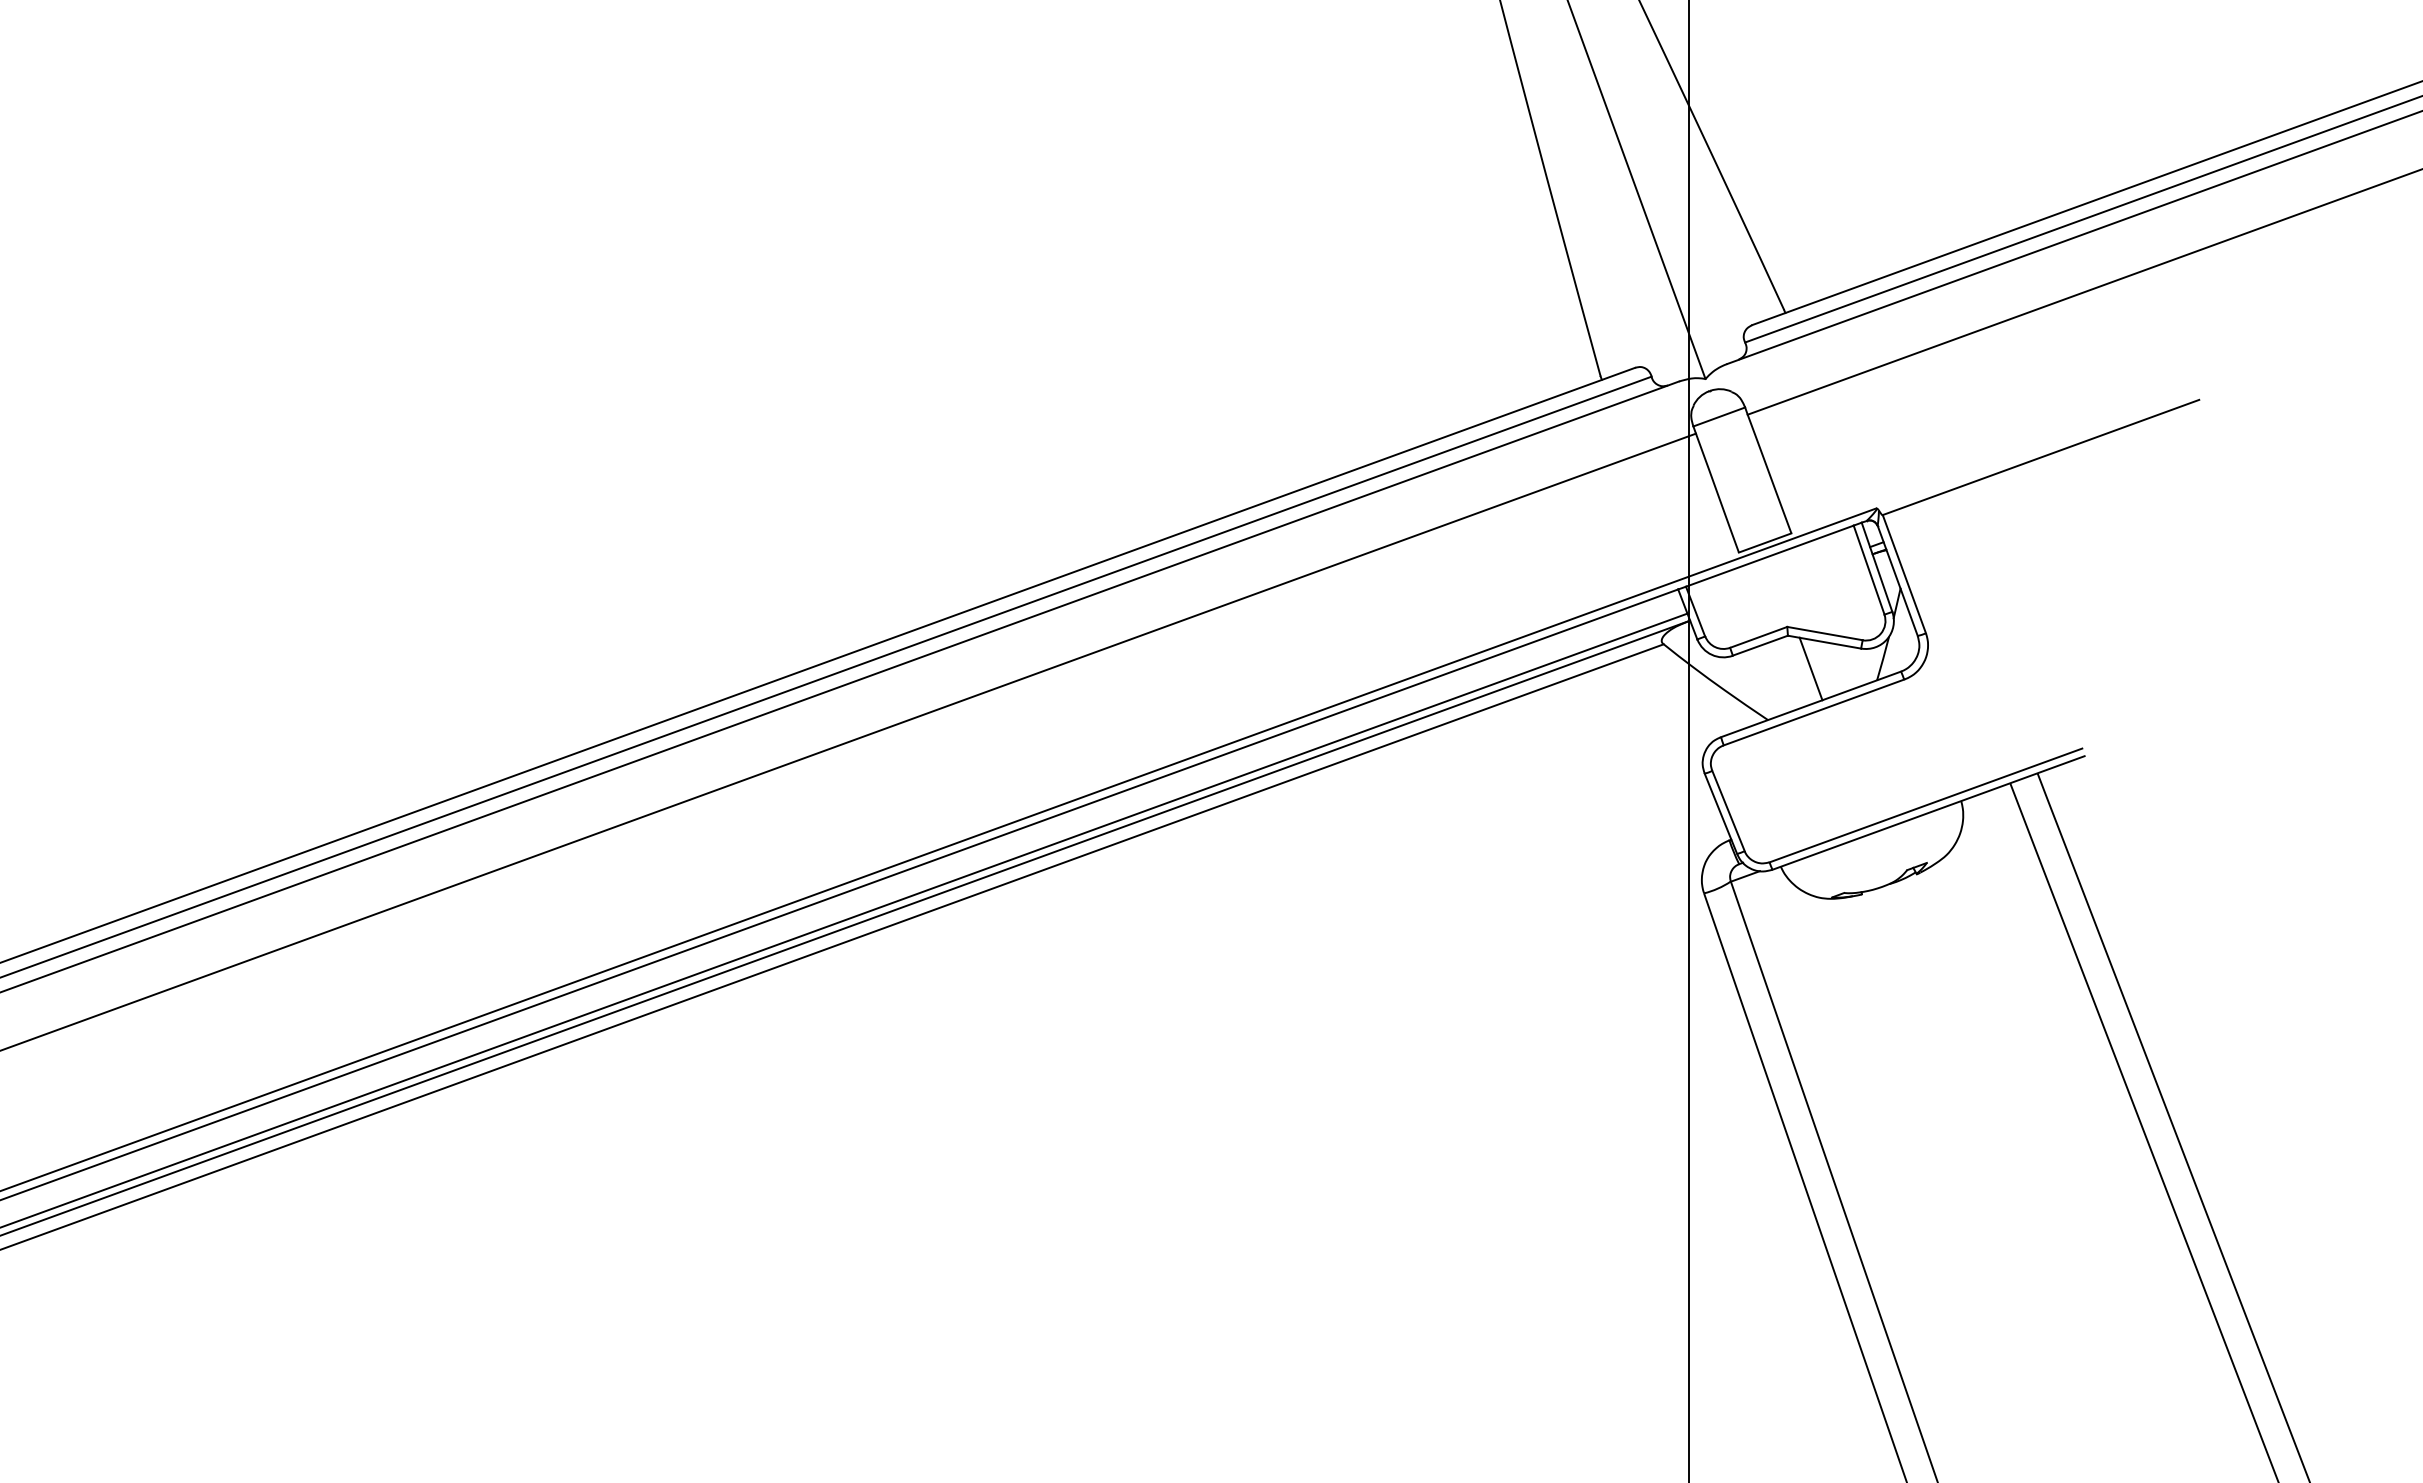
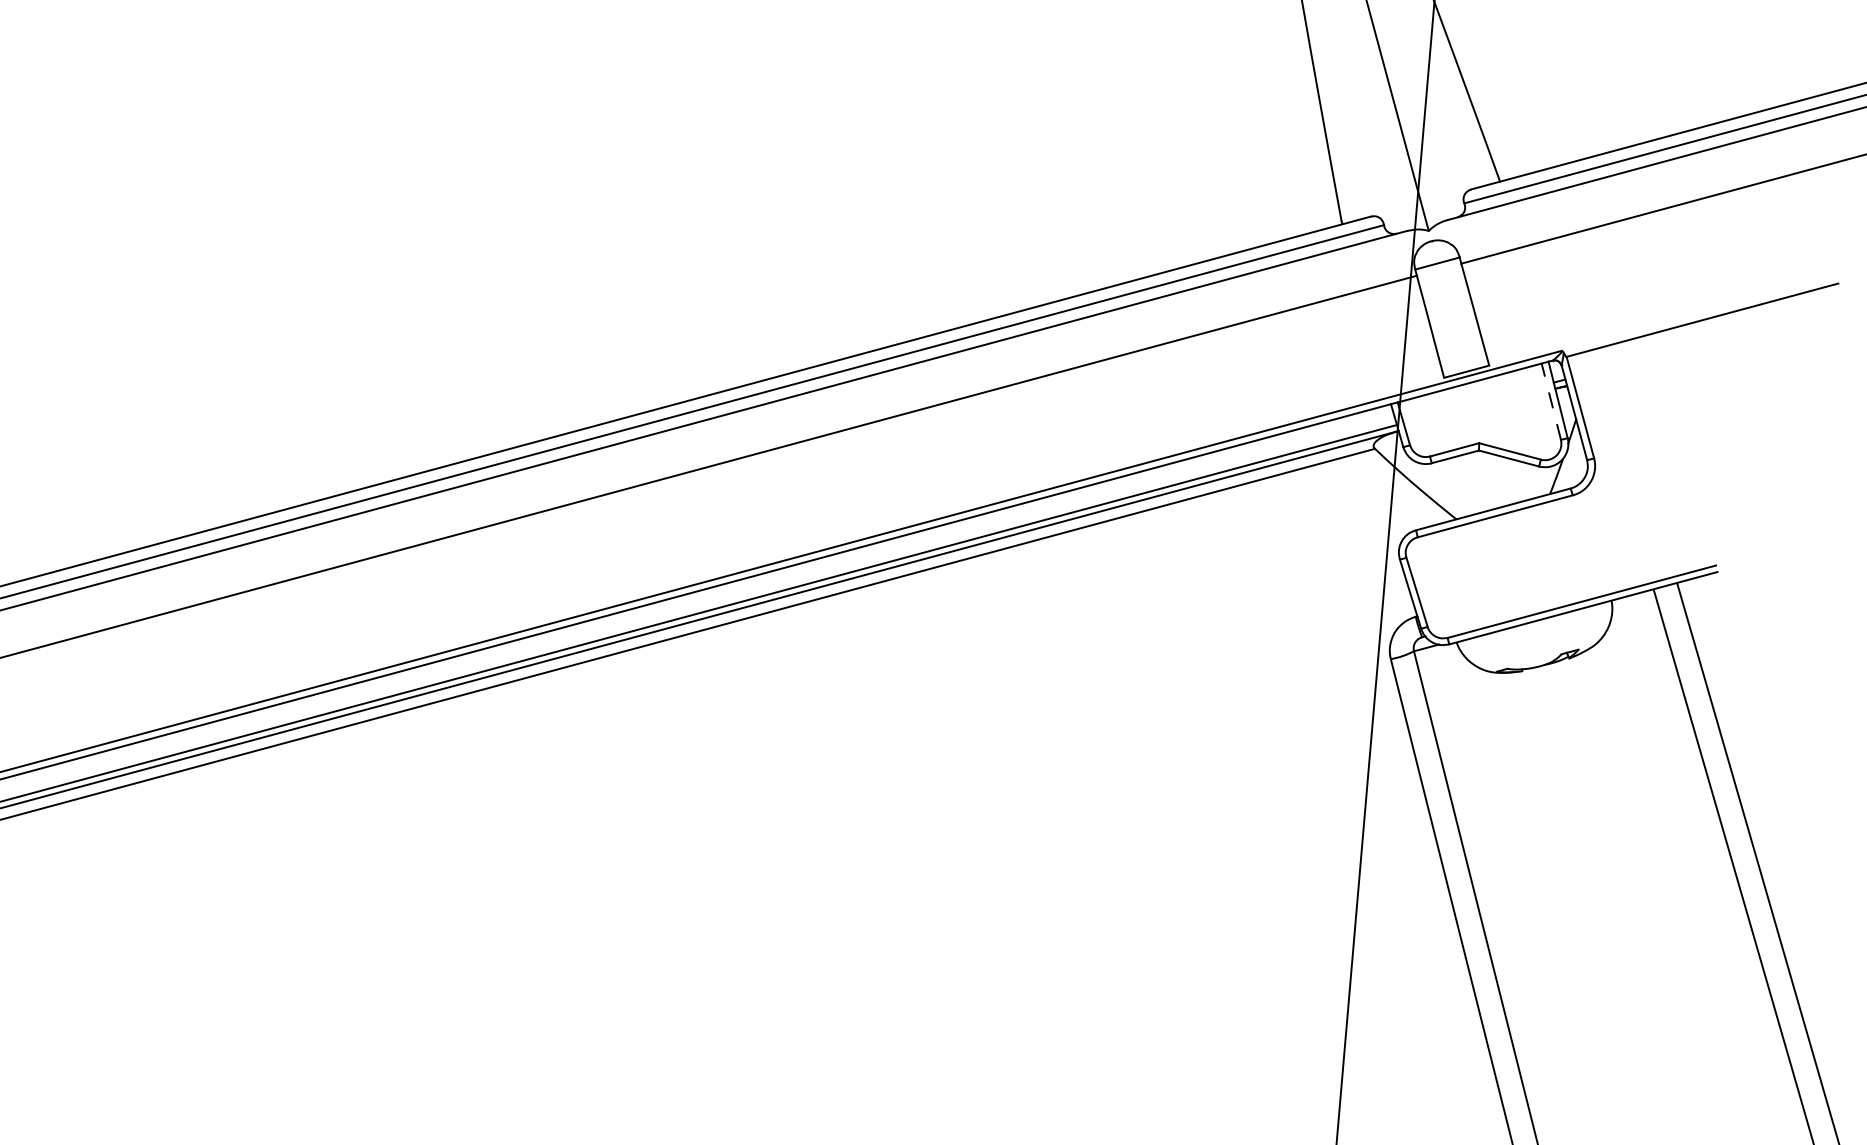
line: (1868, 569) -> (1550, 401), solid -> dashed
line: (1810, 668) -> (1495, 479), removed

